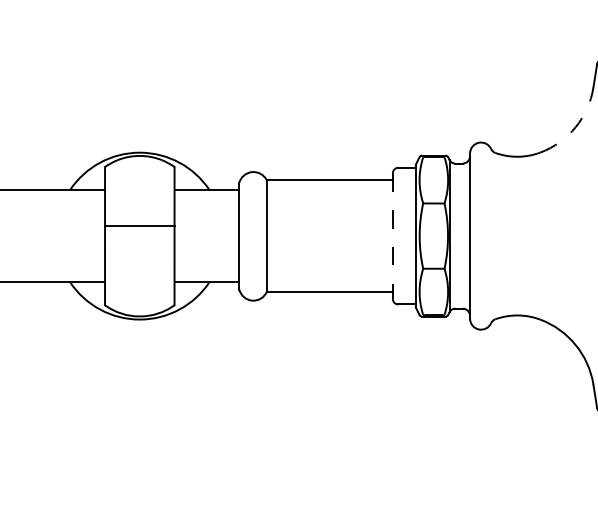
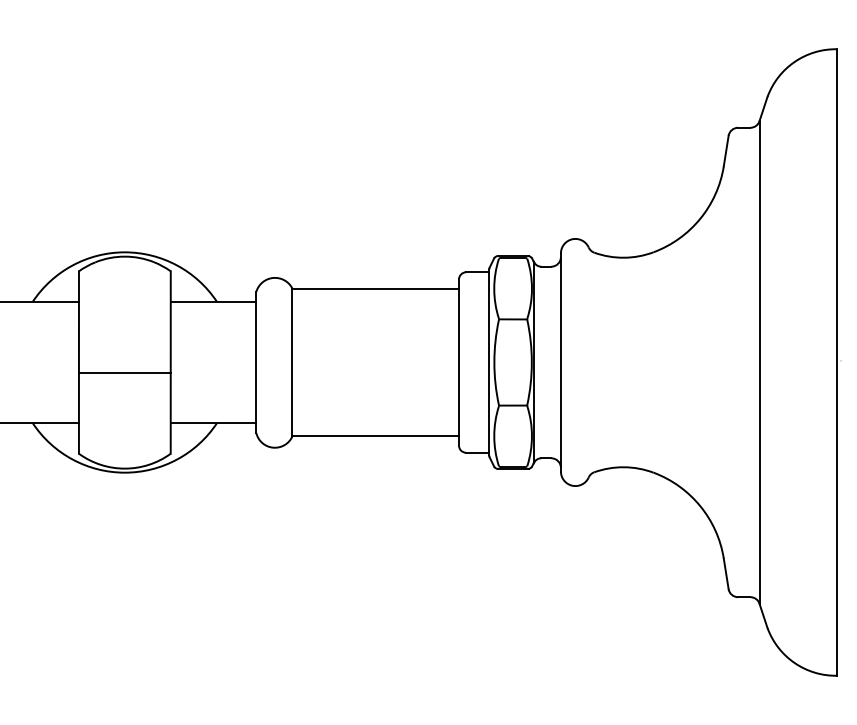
arc: (575, 127) -> (700, 218), dashed -> solid
line: (139, 226) -> (124, 373), moved
line: (392, 236) -> (458, 362), dashed -> solid

